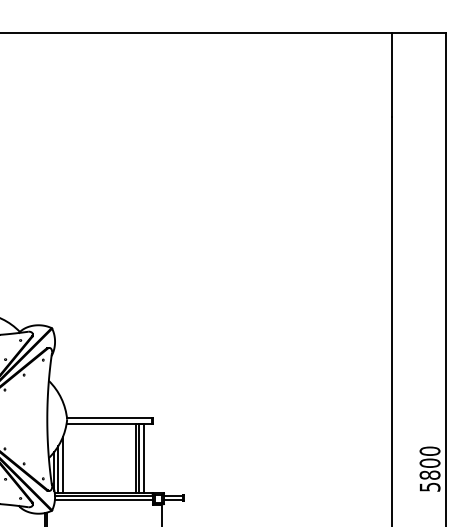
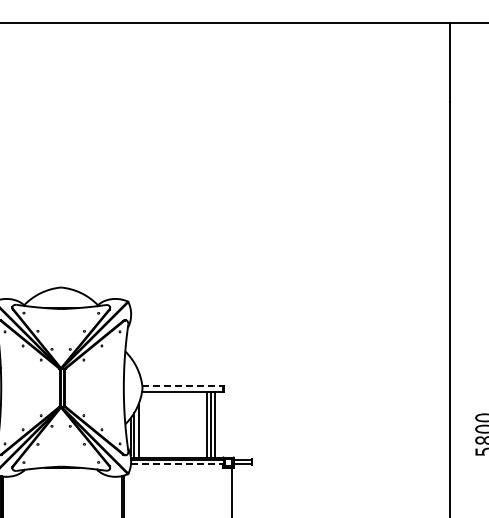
line: (110, 418) -> (183, 386), solid -> dashed
line: (104, 500) -> (177, 464), solid -> dashed

